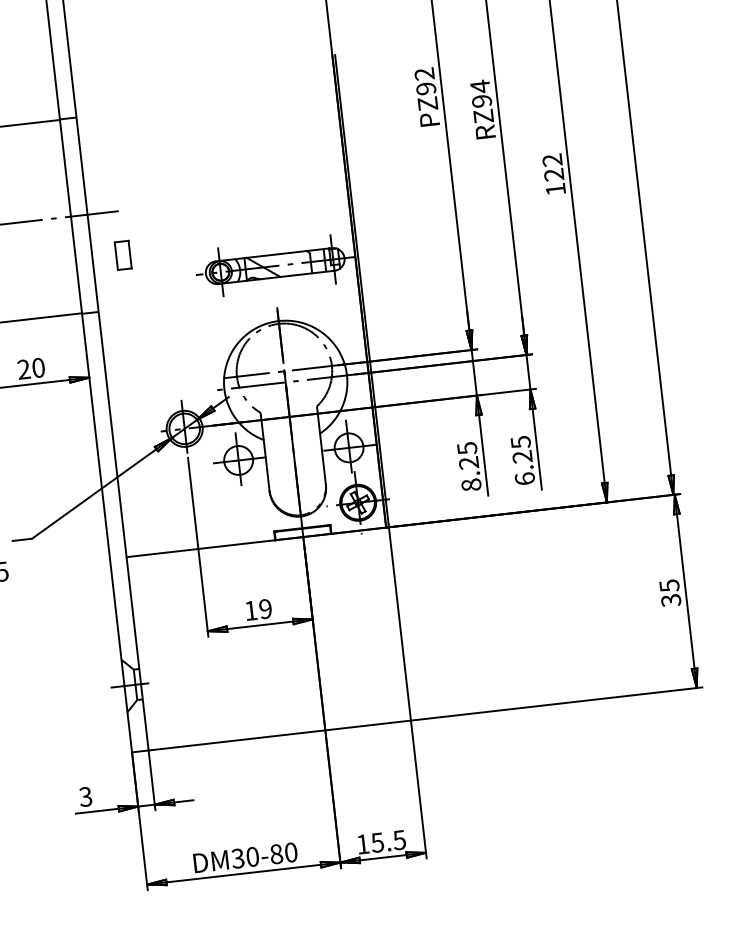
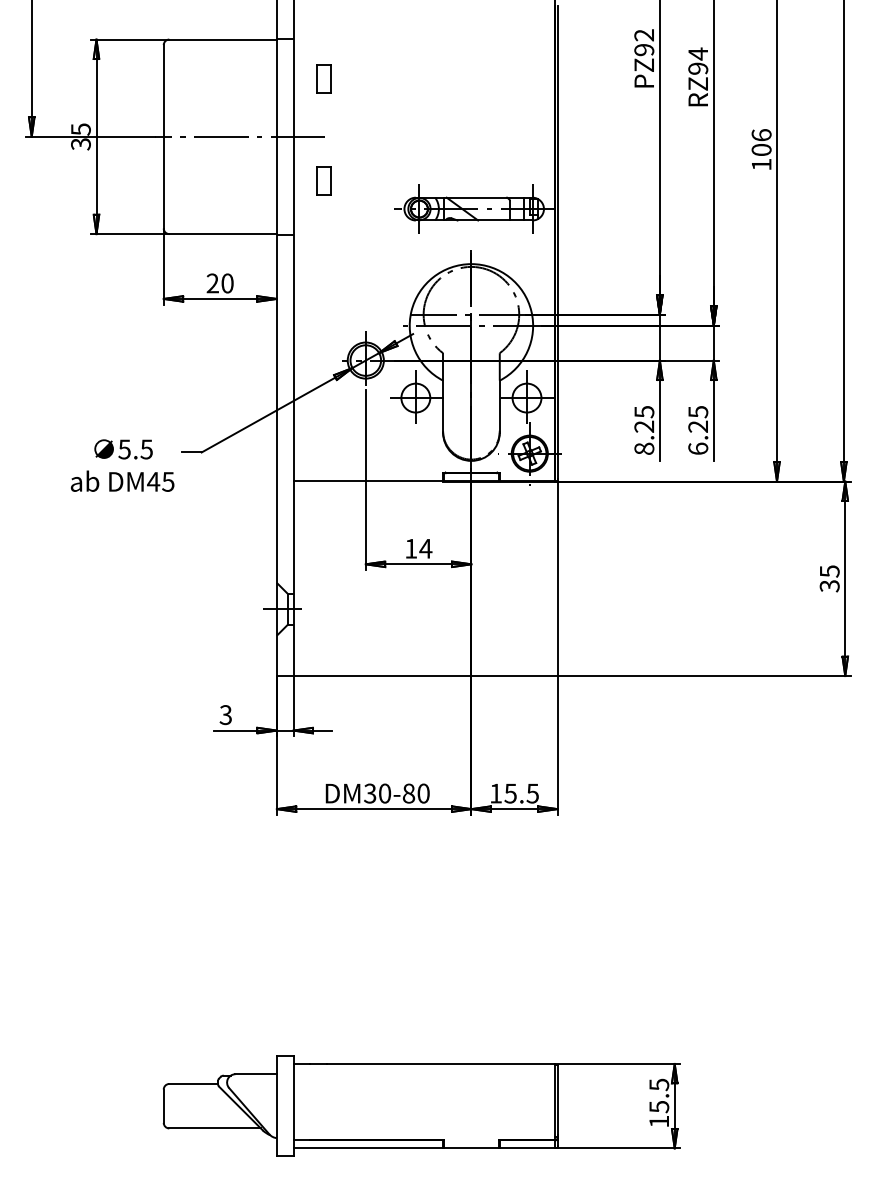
part: (110, 153) -> (323, 78), added
text: (553, 167) -> (761, 142), 122 -> 106
text: (265, 608) -> (425, 548), 19 -> 14

